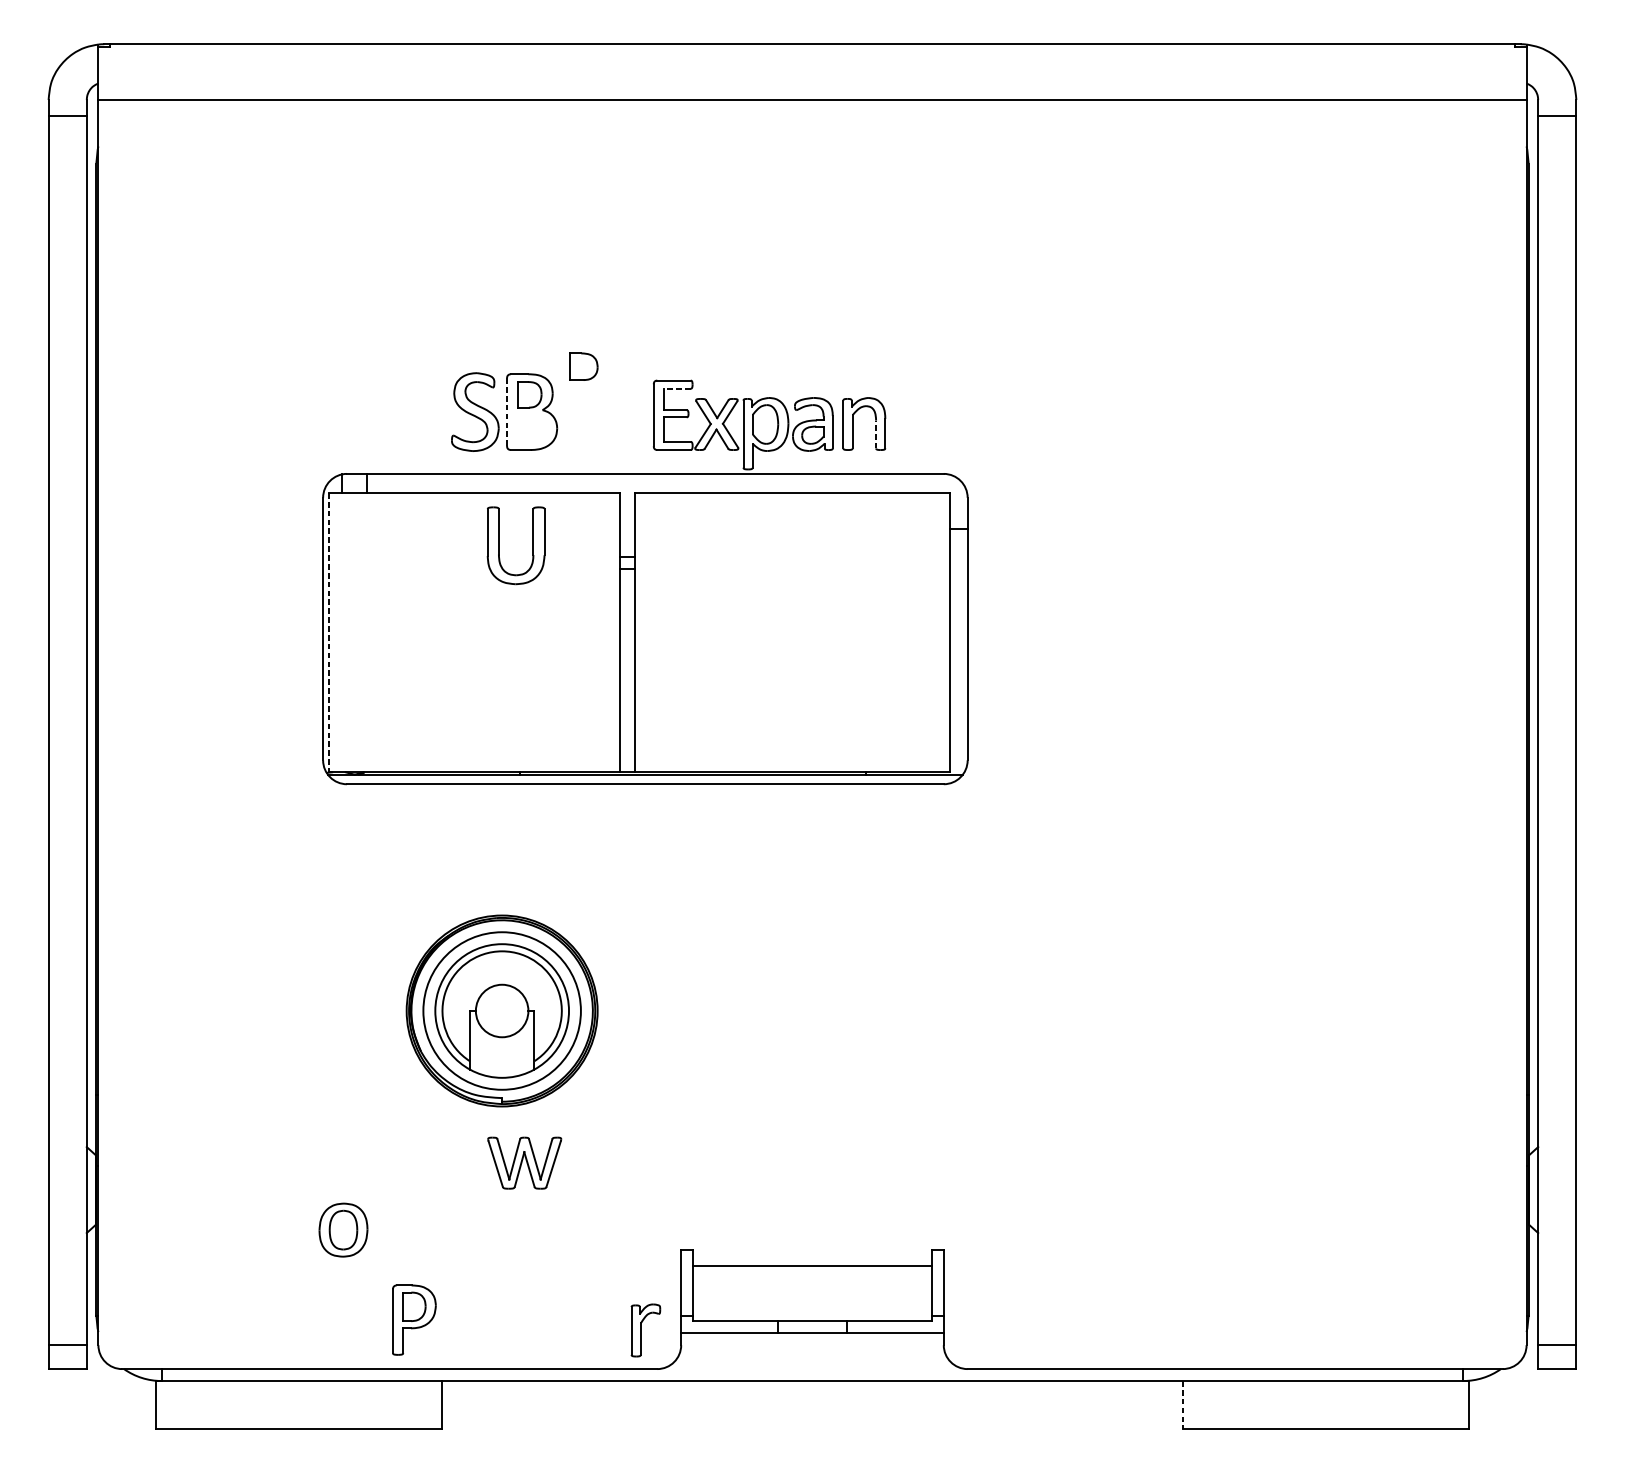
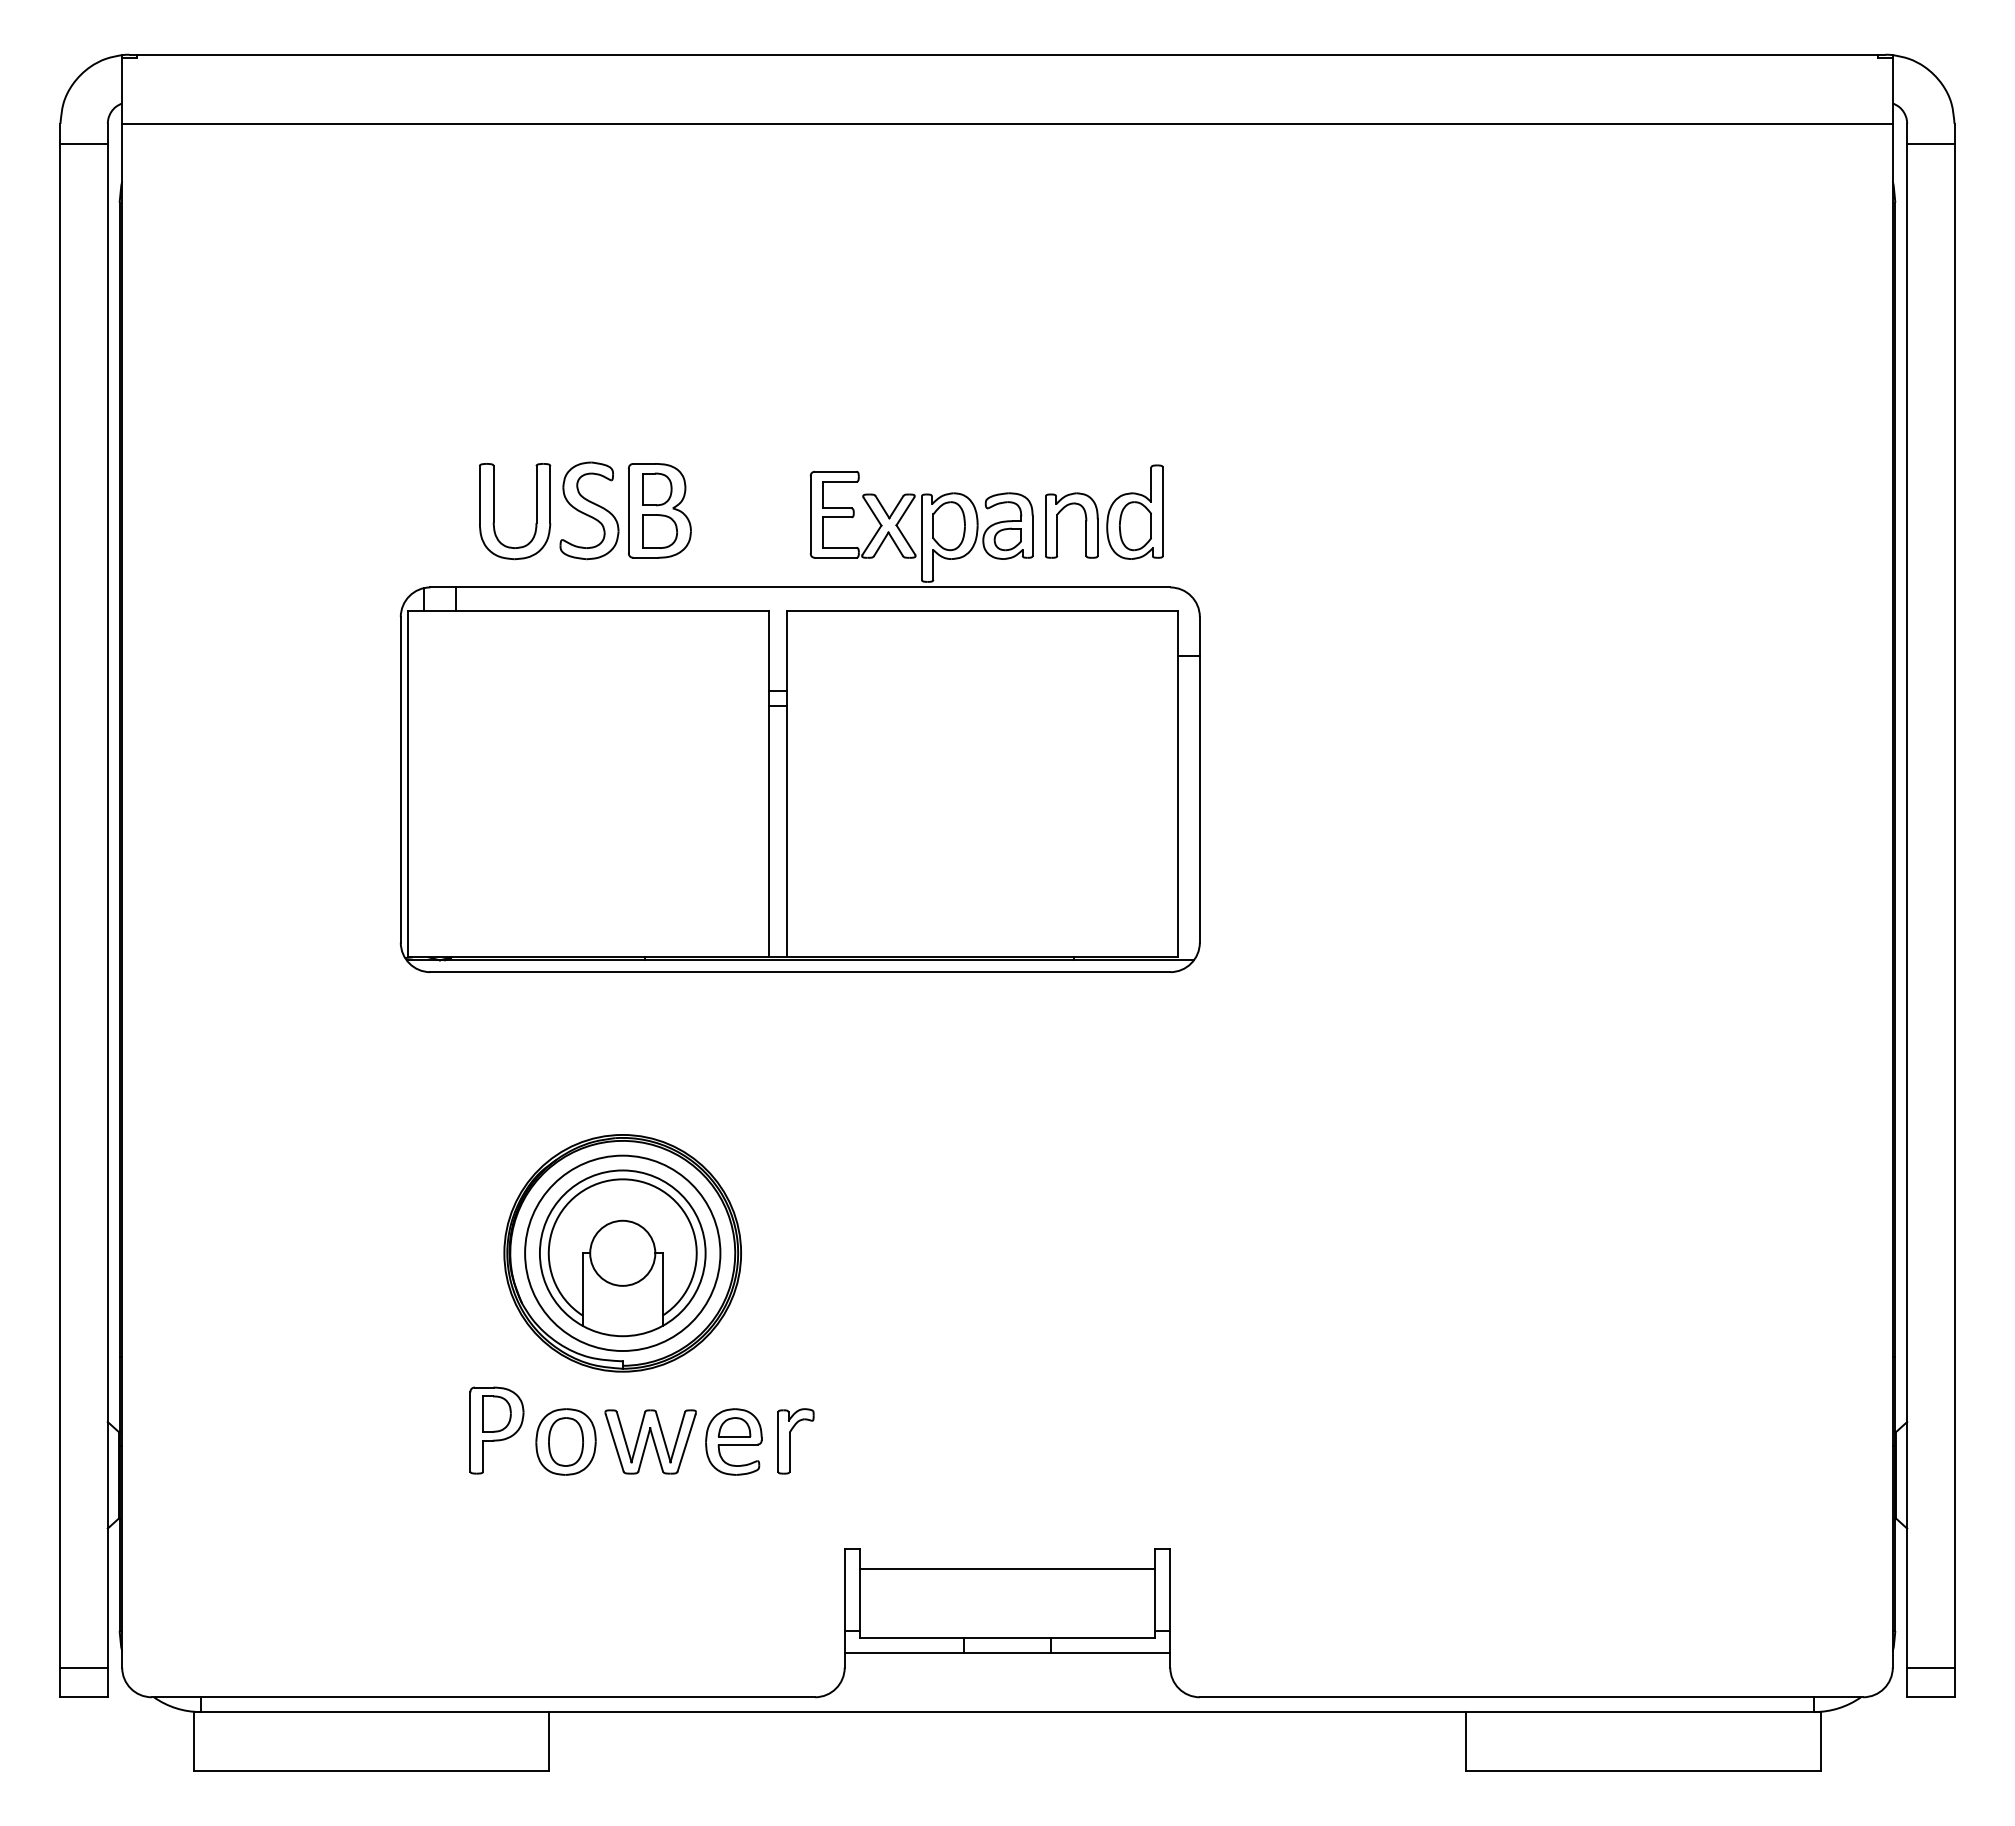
part: (583, 366) -> (659, 531), moved
line: (677, 388) -> (840, 481), dashed -> solid
line: (506, 411) -> (628, 510), dashed -> solid
part: (914, 412) -> (1134, 511), added
line: (876, 434) -> (1086, 538), dashed -> solid
part: (499, 545) -> (494, 511), moved
line: (329, 632) -> (408, 784), dashed -> solid
part: (591, 1162) -> (733, 1441), added
part: (343, 1229) -> (565, 1441), moved
part: (414, 1320) -> (496, 1430), moved
part: (645, 1330) -> (795, 1441), moved
line: (1182, 1404) -> (1466, 1741), dashed -> solid

